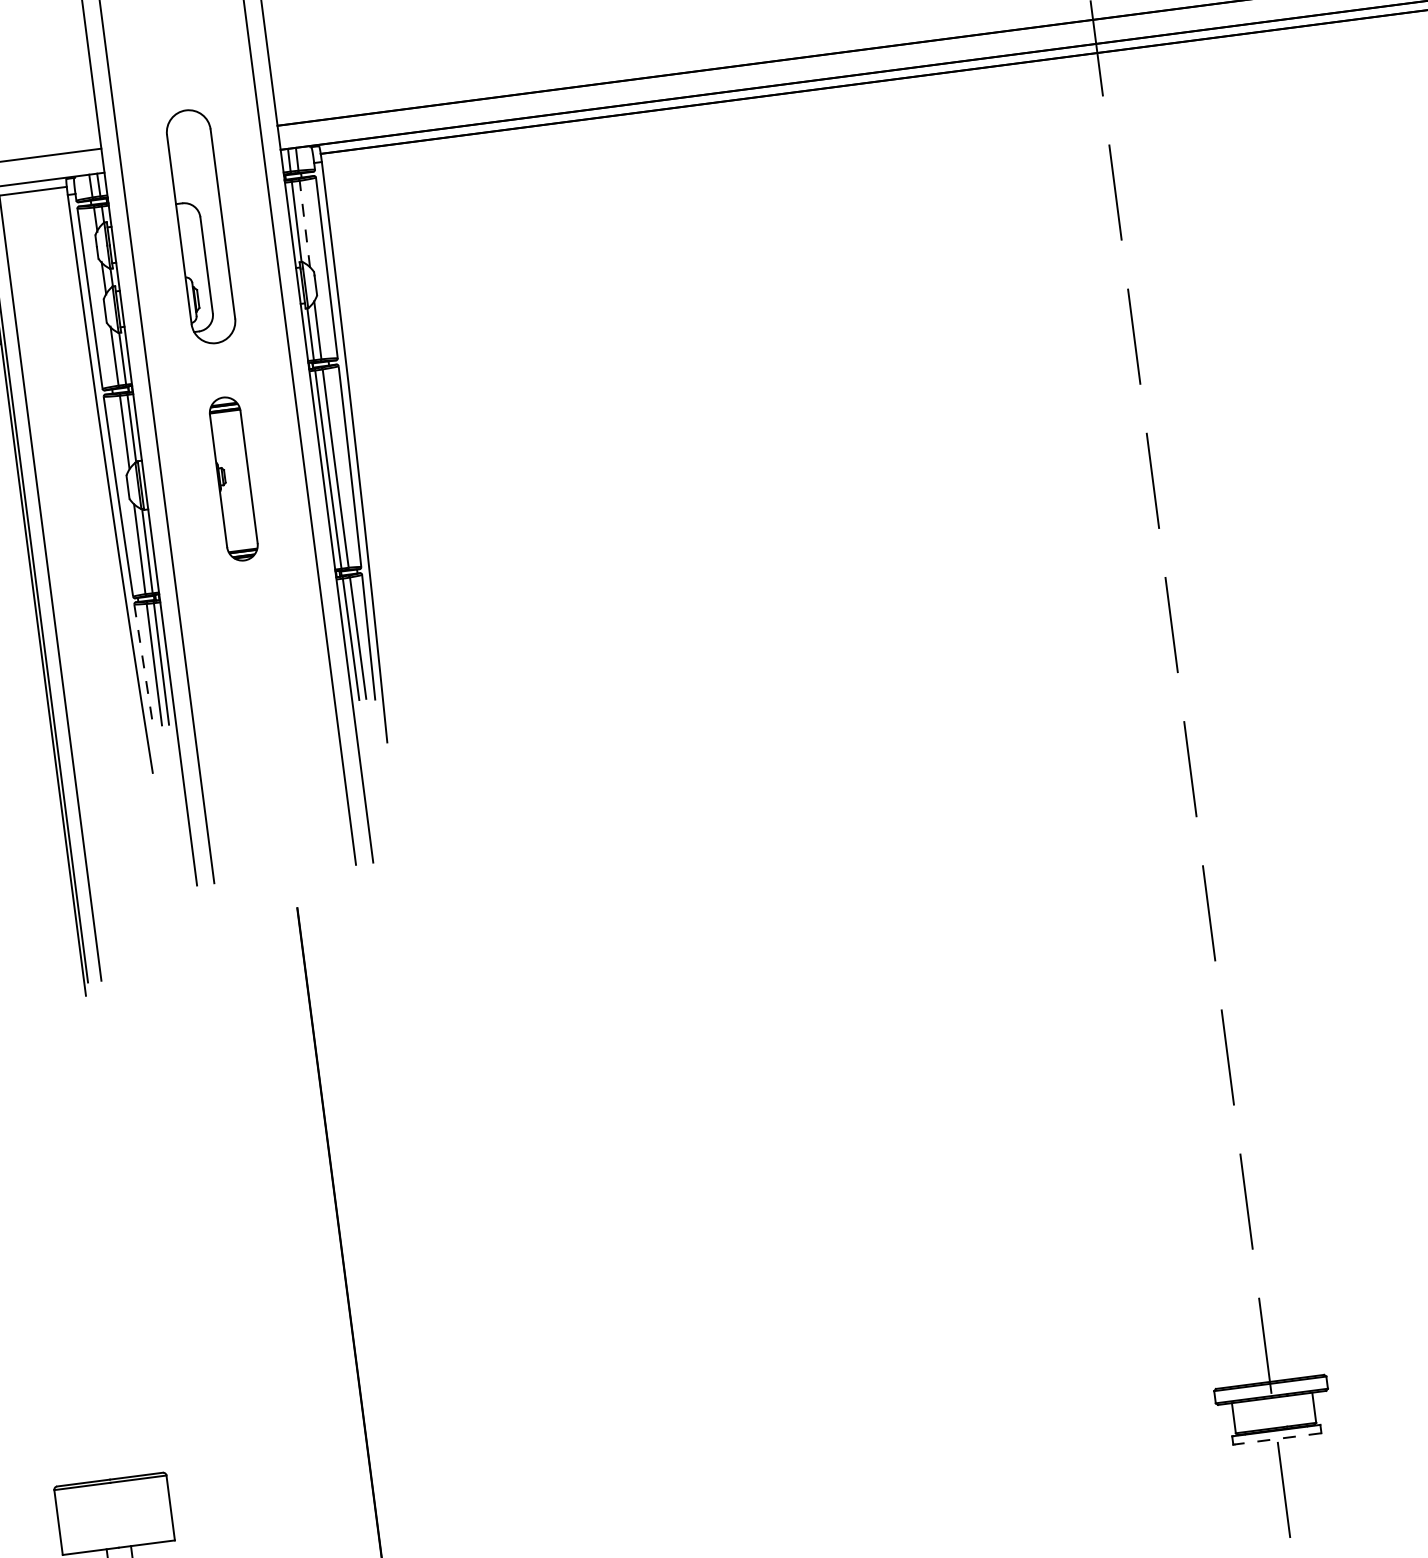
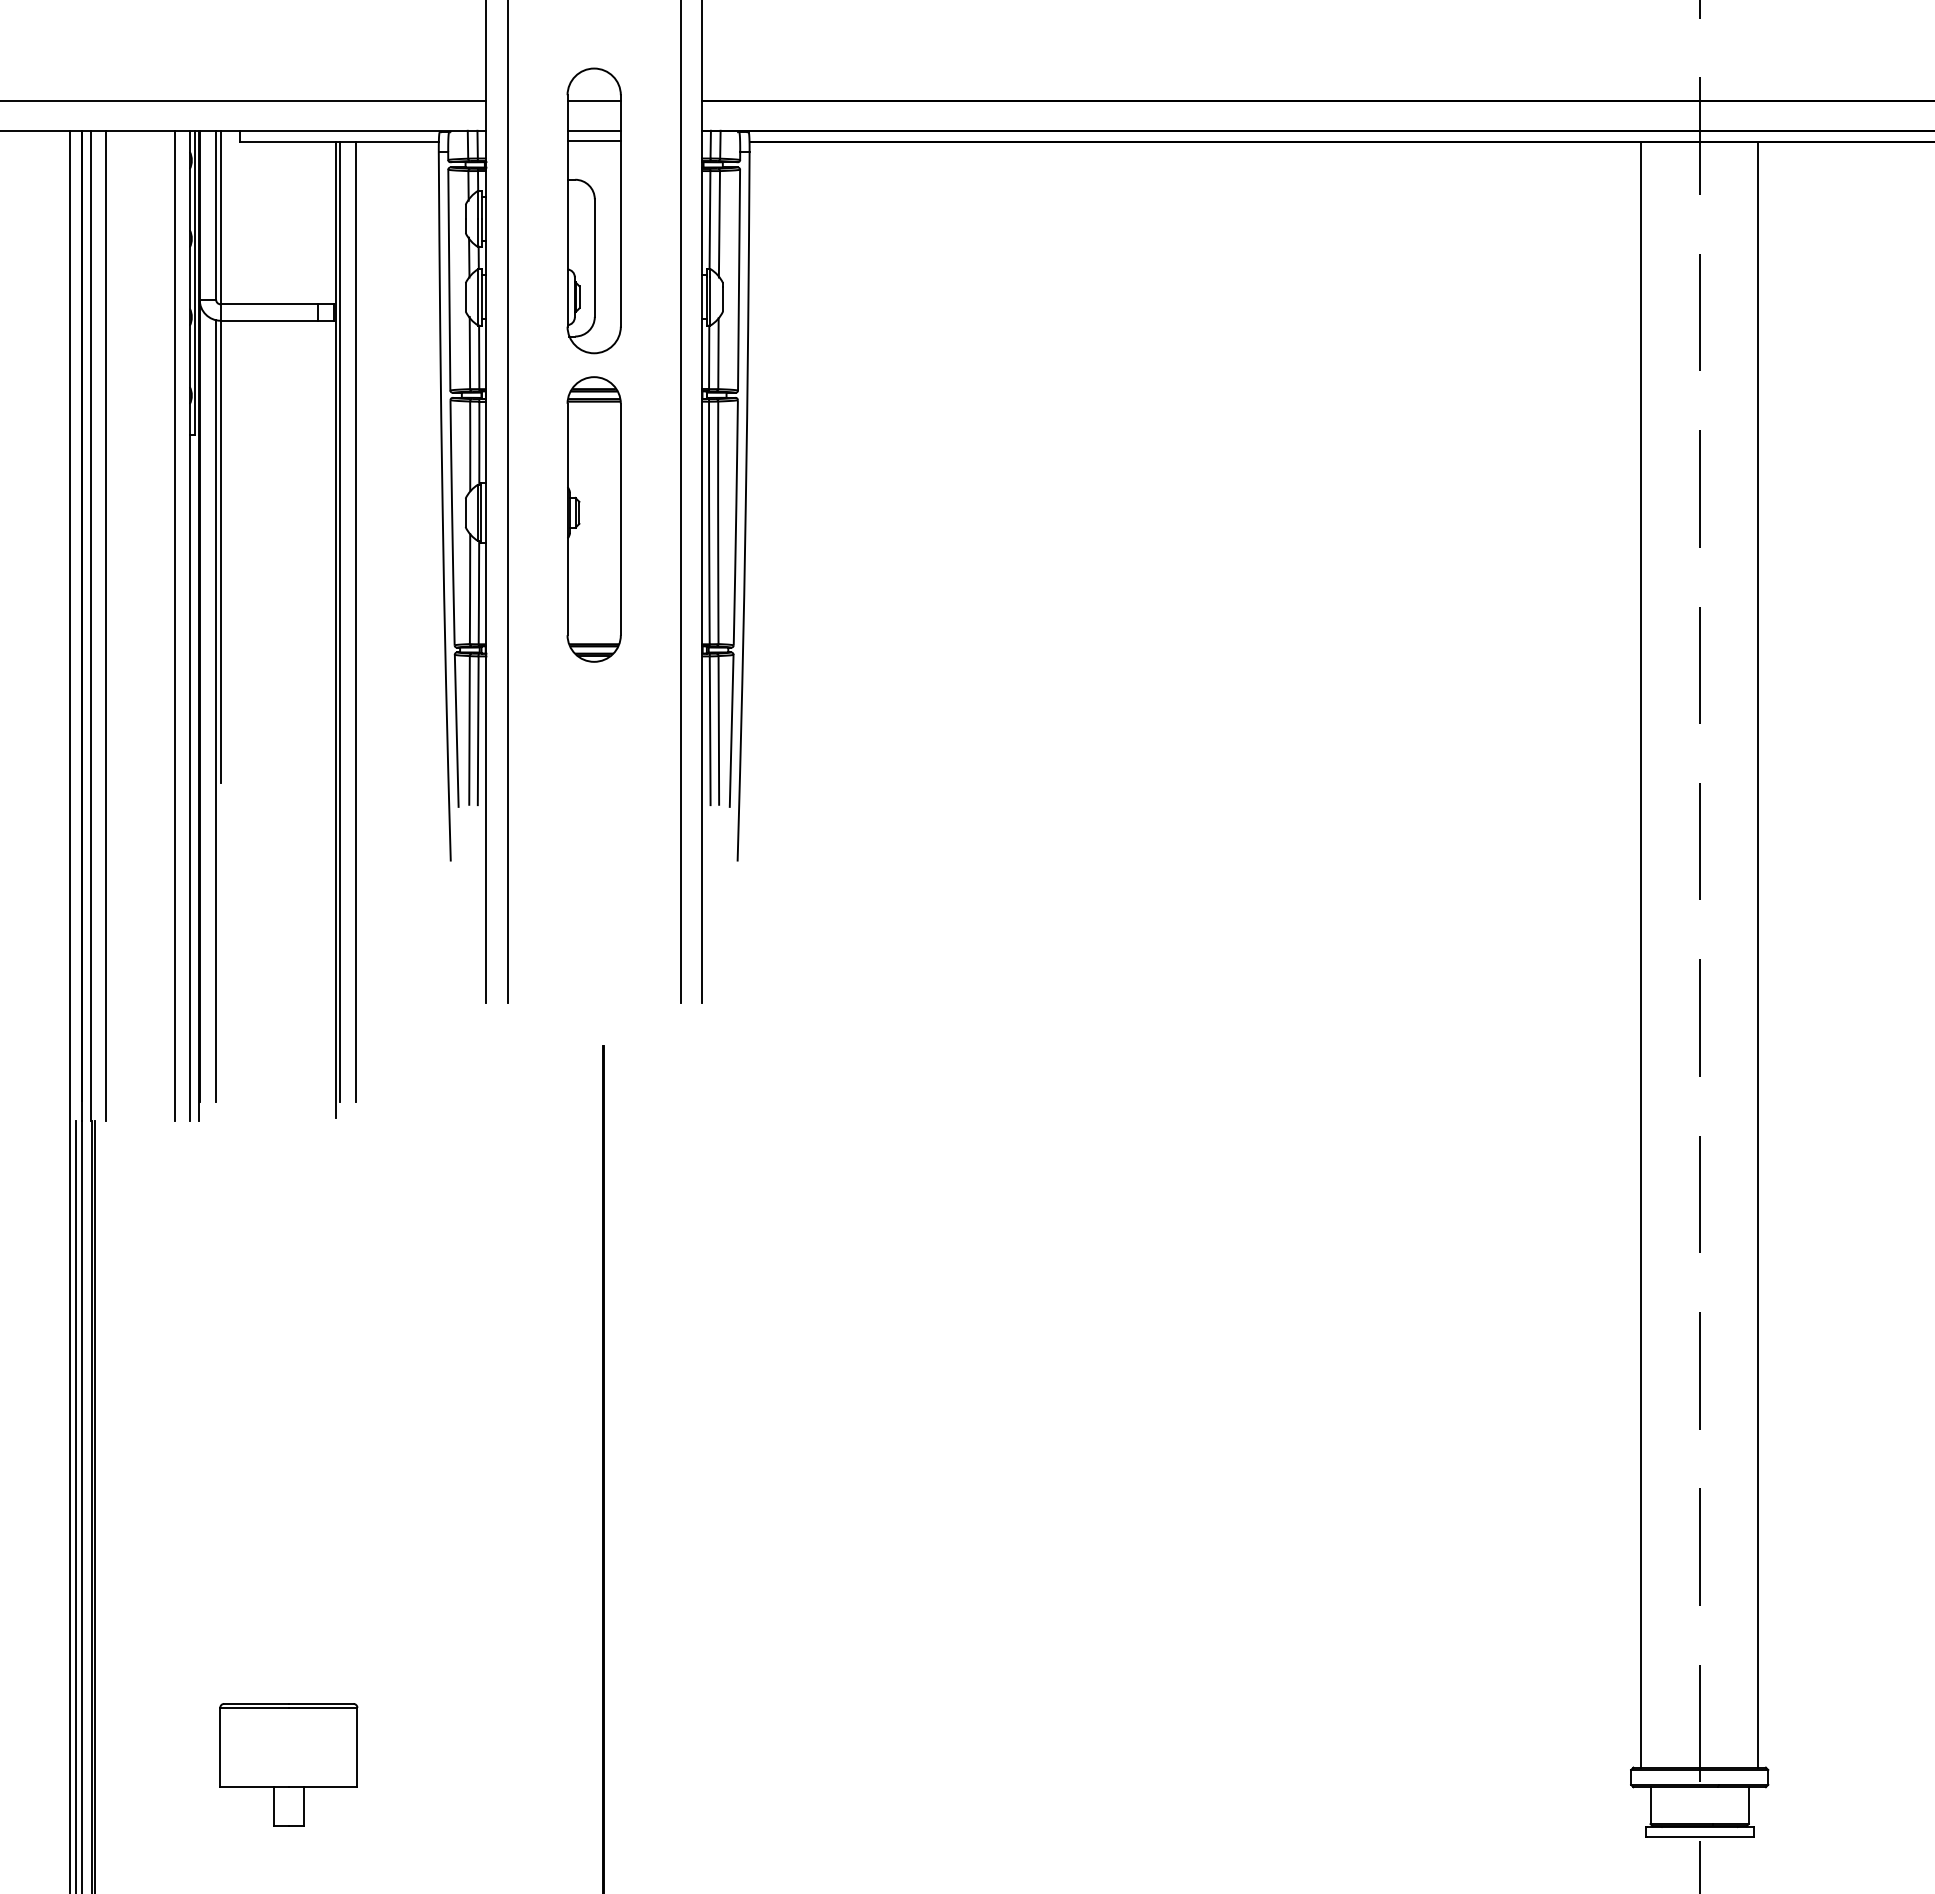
line: (188, 137) -> (593, 101), added
line: (191, 161) -> (593, 130), added
line: (193, 169) -> (593, 140), added
line: (304, 223) -> (719, 223), dashed -> solid
part: (233, 479) -> (593, 519), size x1.43
line: (143, 666) -> (456, 731), dashed -> solid
line: (1231, 711) -> (1758, 954), added
line: (1135, 723) -> (1640, 954), added
line: (1277, 1439) -> (1699, 1837), dashed -> solid

